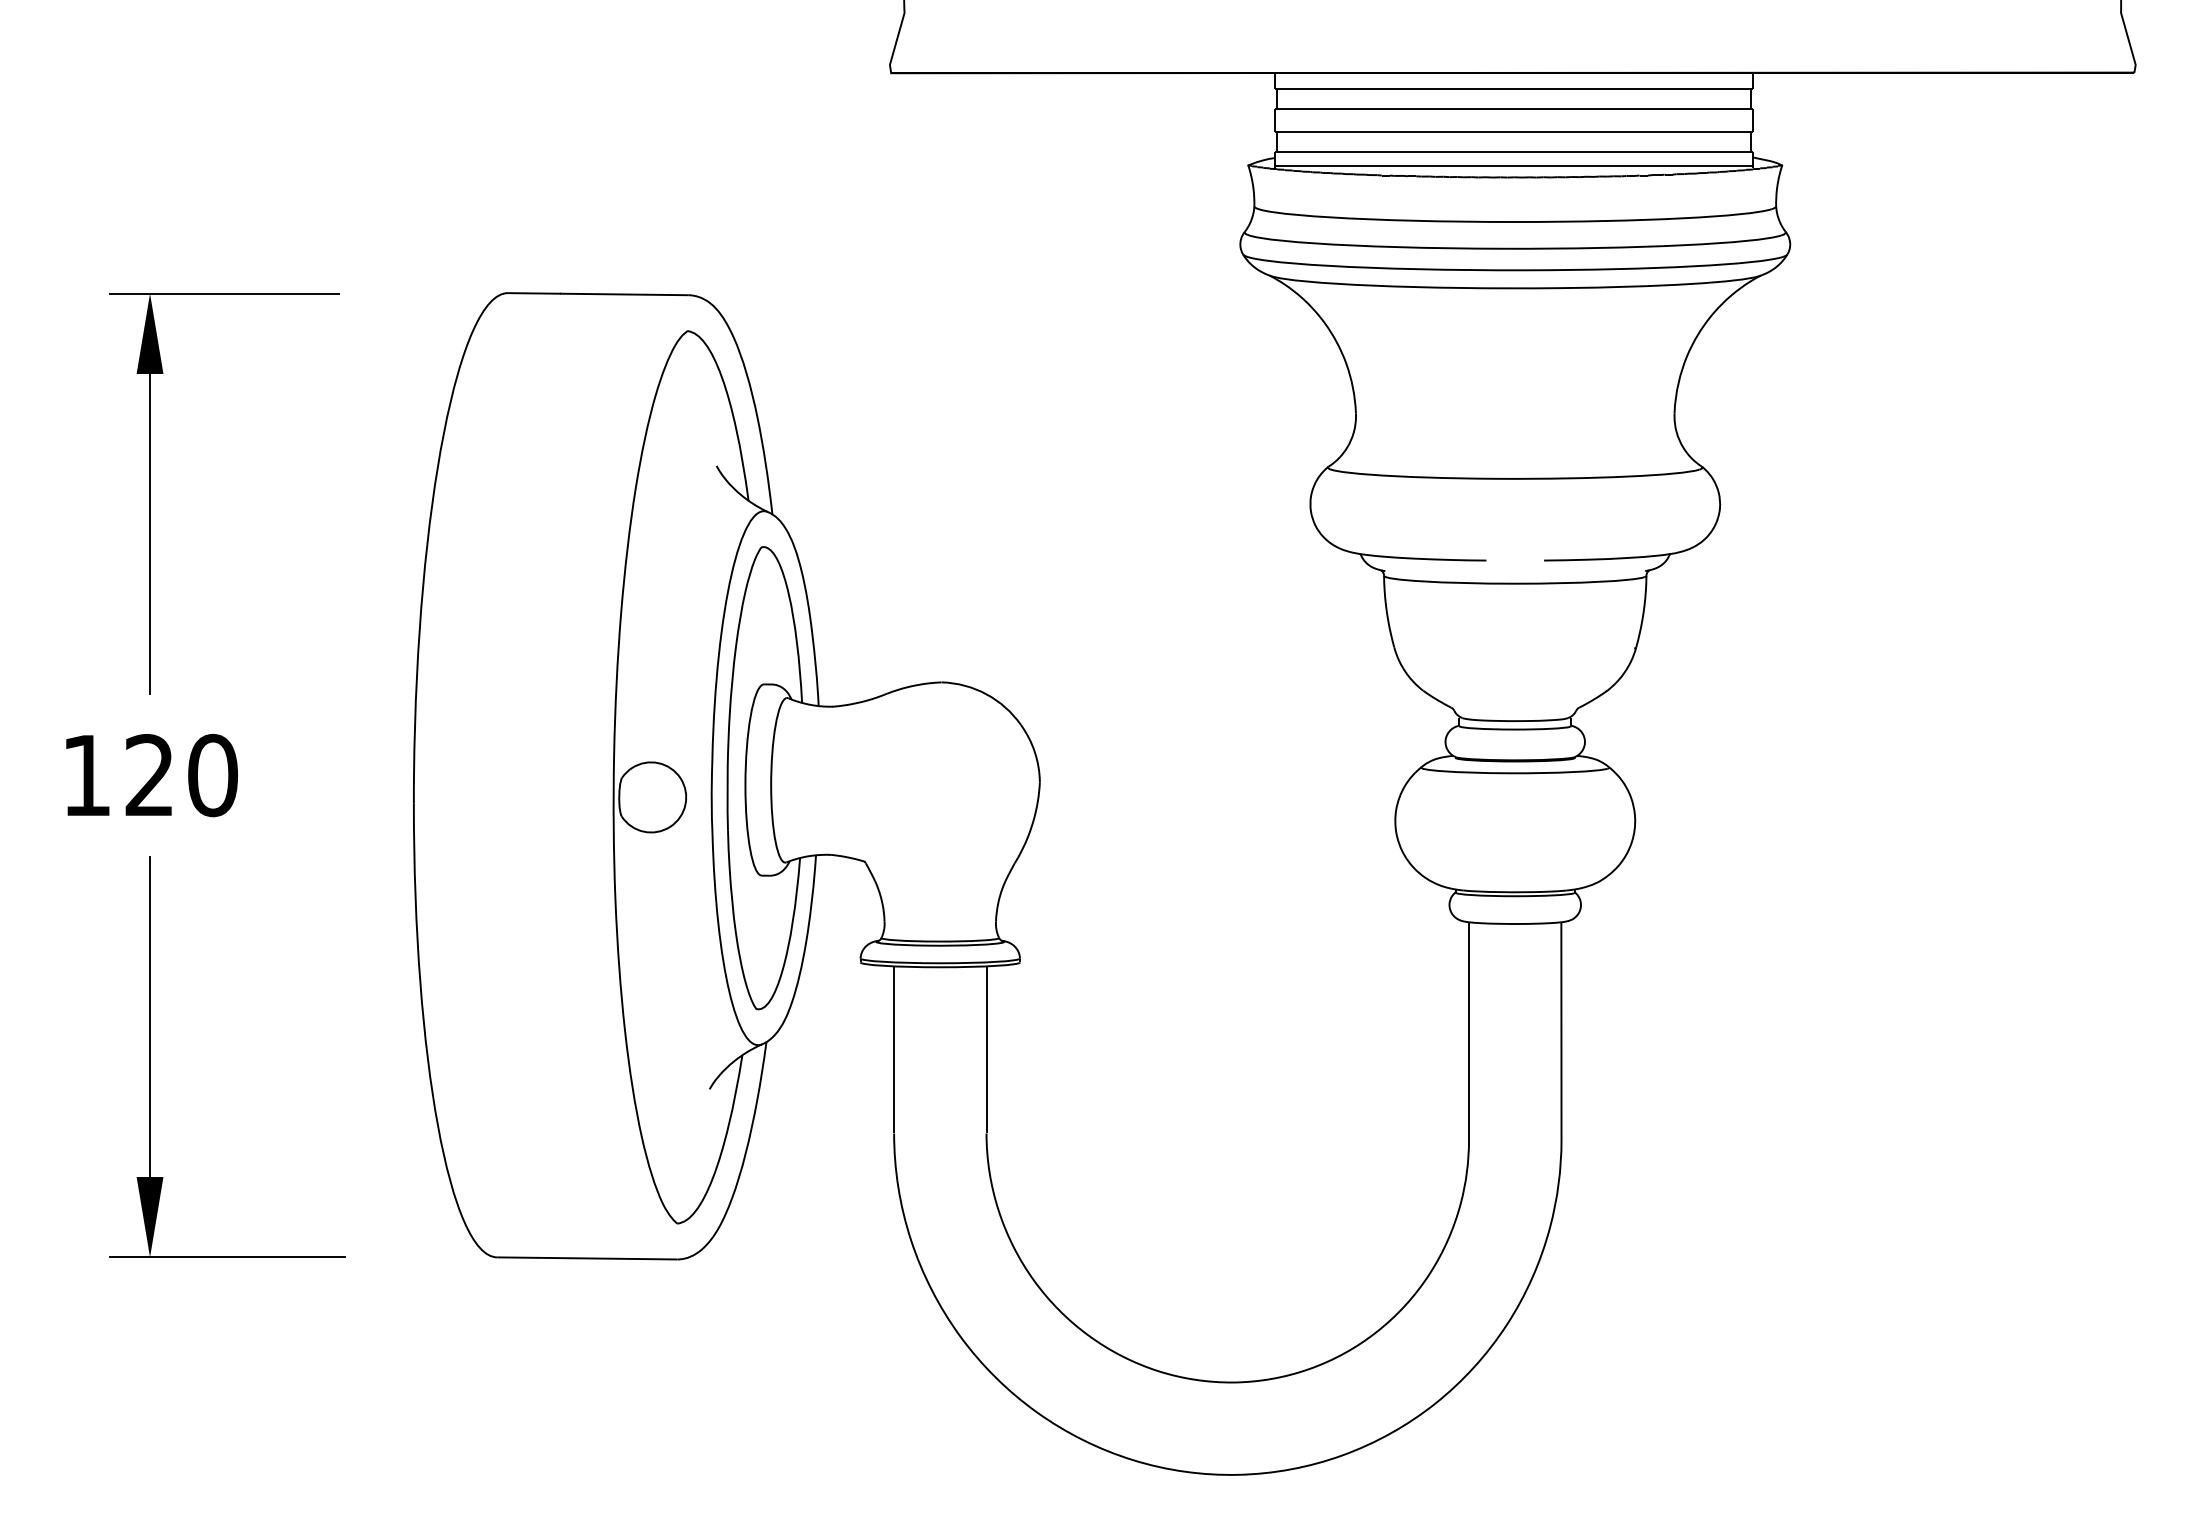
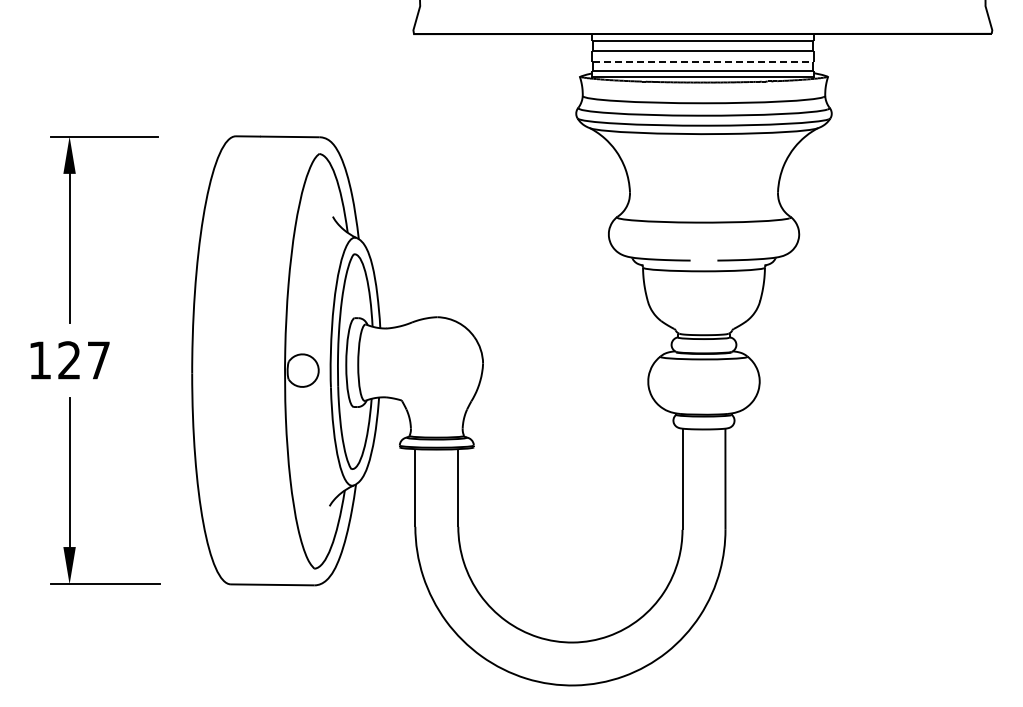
line: (1514, 132) -> (703, 61), solid -> dashed
text: (212, 775) -> (98, 360), 120 -> 127

